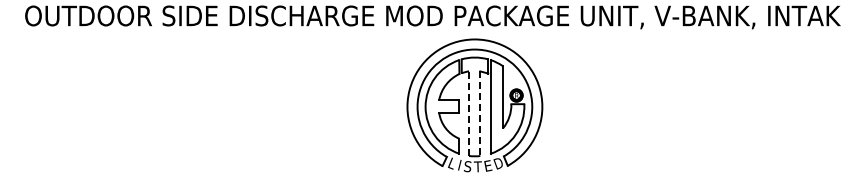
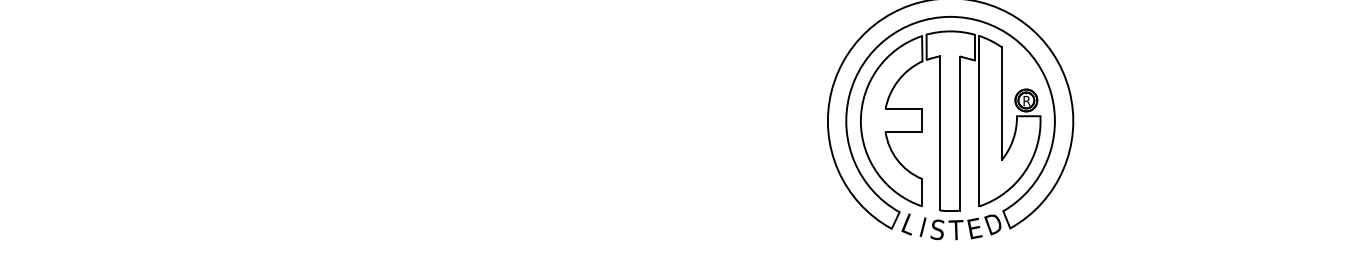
line: (469, 113) -> (940, 133), dashed -> solid
line: (480, 114) -> (960, 134), dashed -> solid

